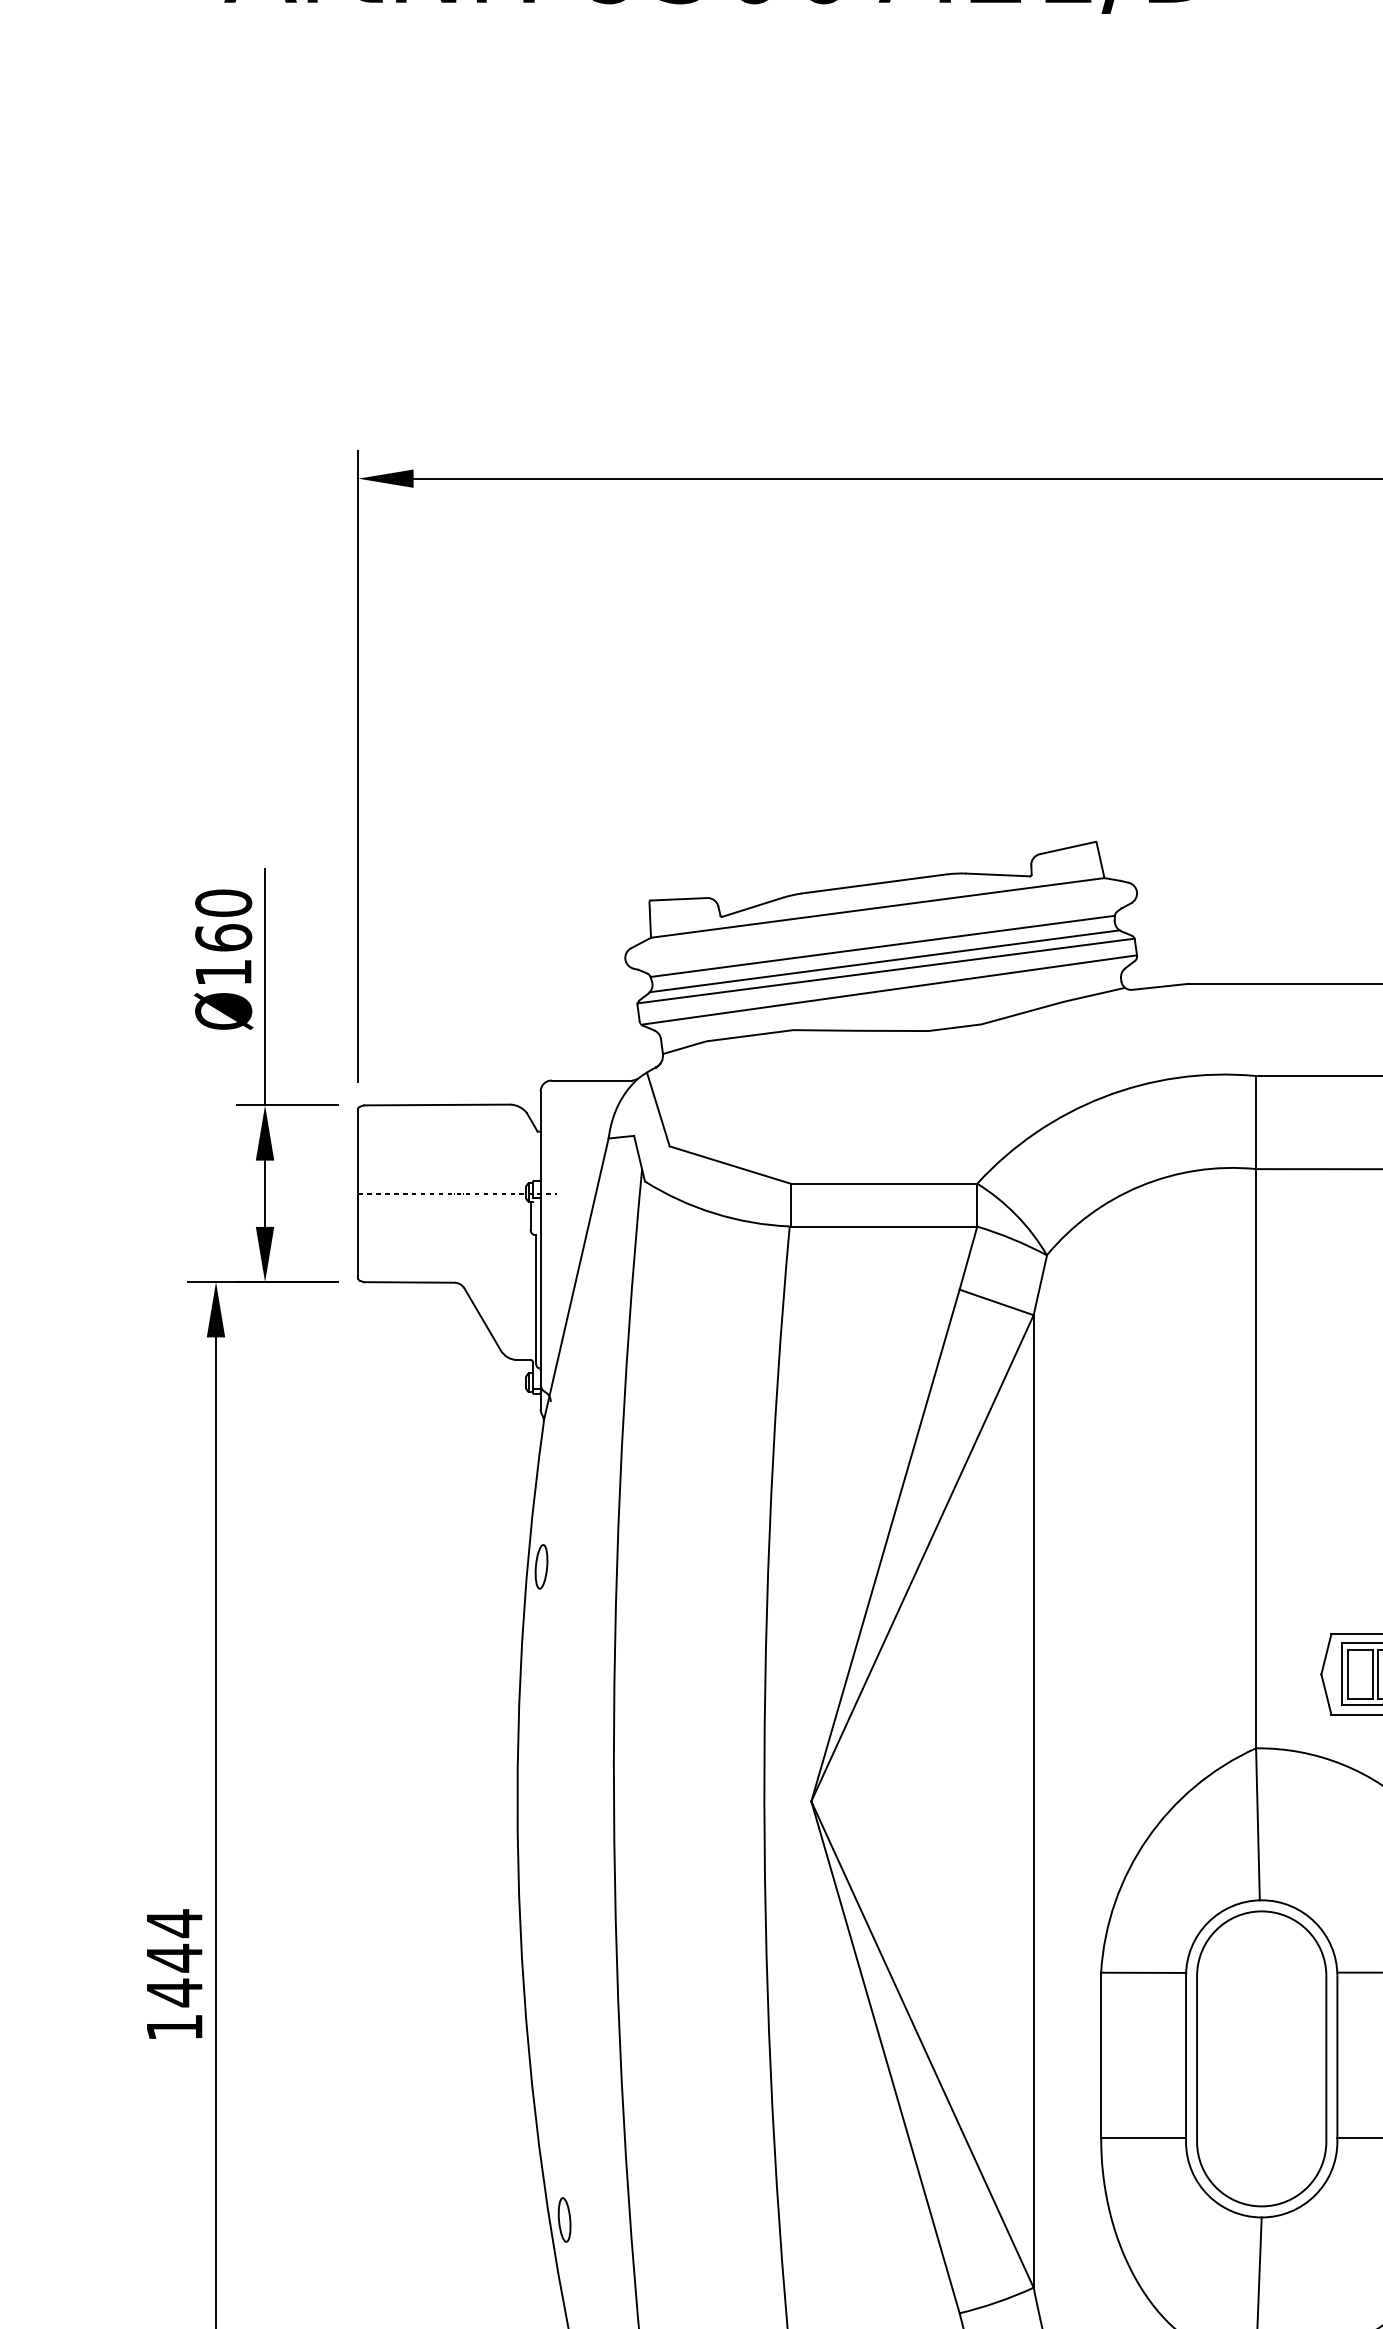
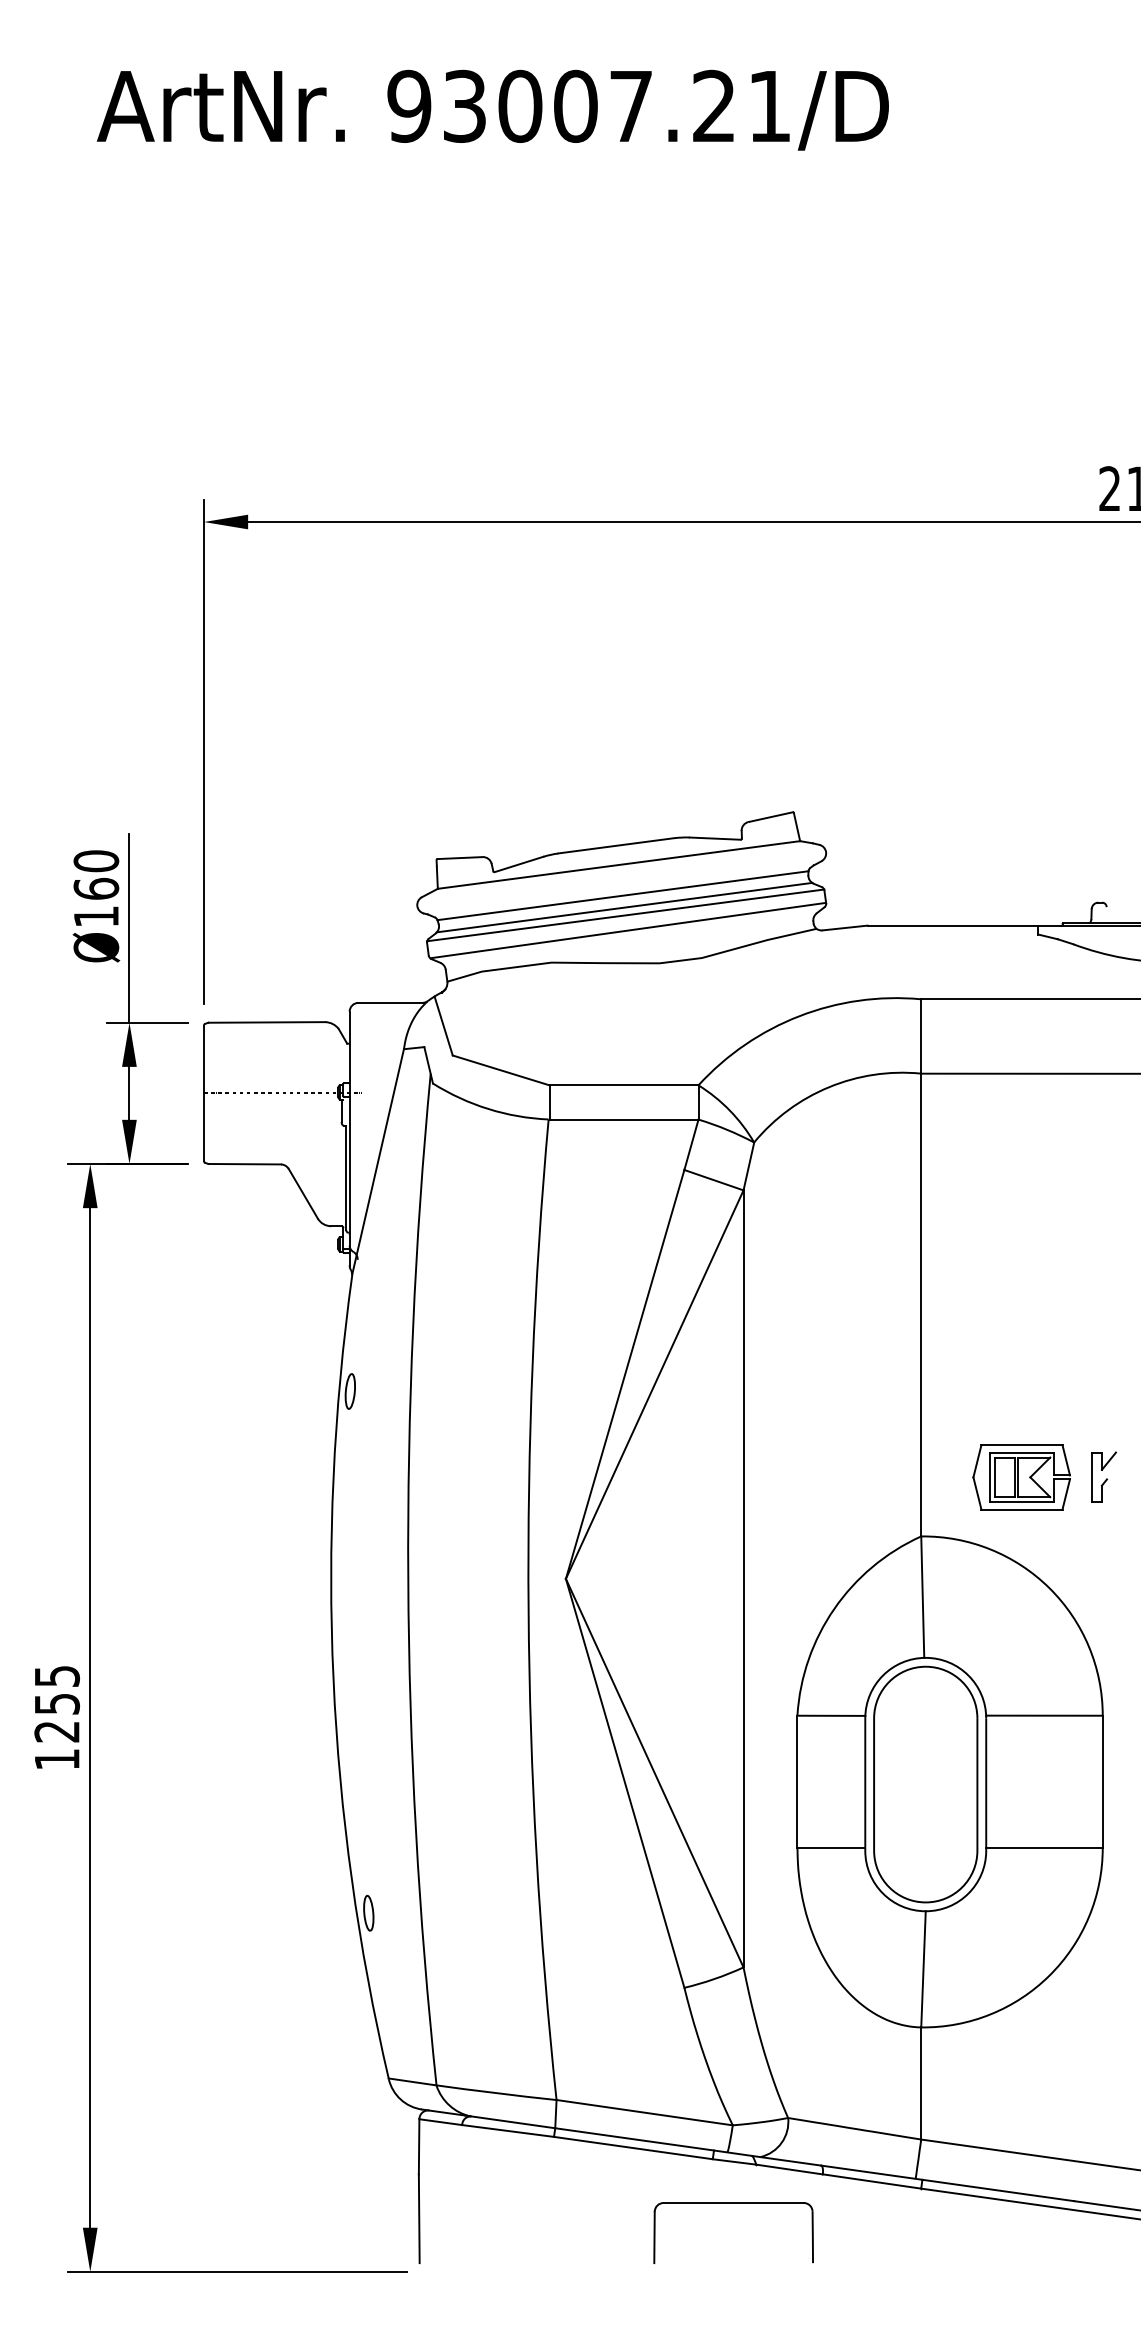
text: (175, 1958) -> (57, 1704), 1444 -> 1255

